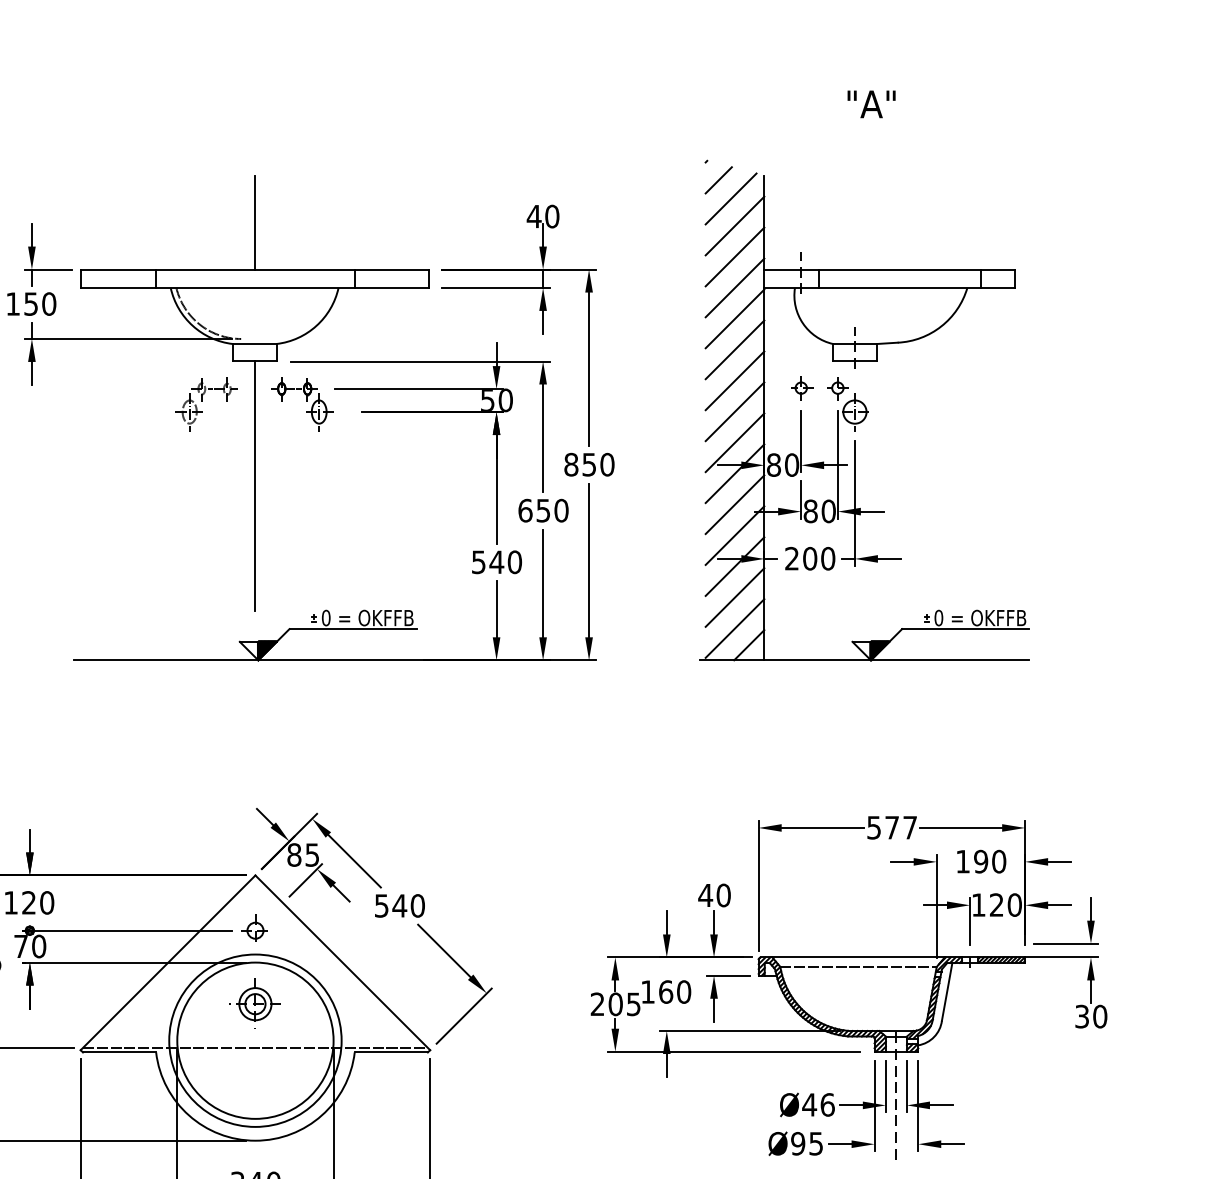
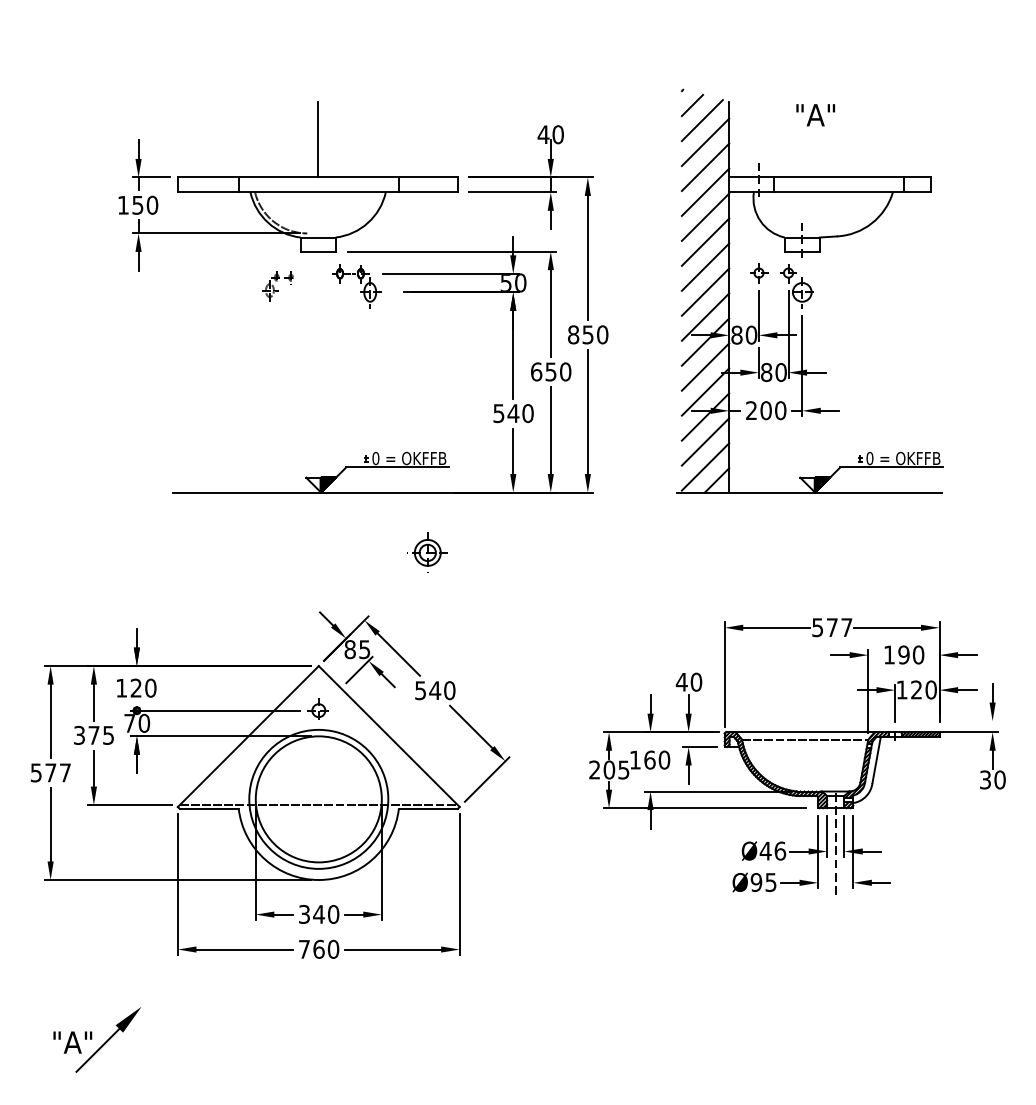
text: (871, 104) -> (815, 115), moved
part: (206, 404) -> (279, 286), size x0.7
line: (255, 485) -> (318, 351), removed
line: (1066, 944) -> (972, 721), removed
part: (255, 1003) -> (427, 552), moved

